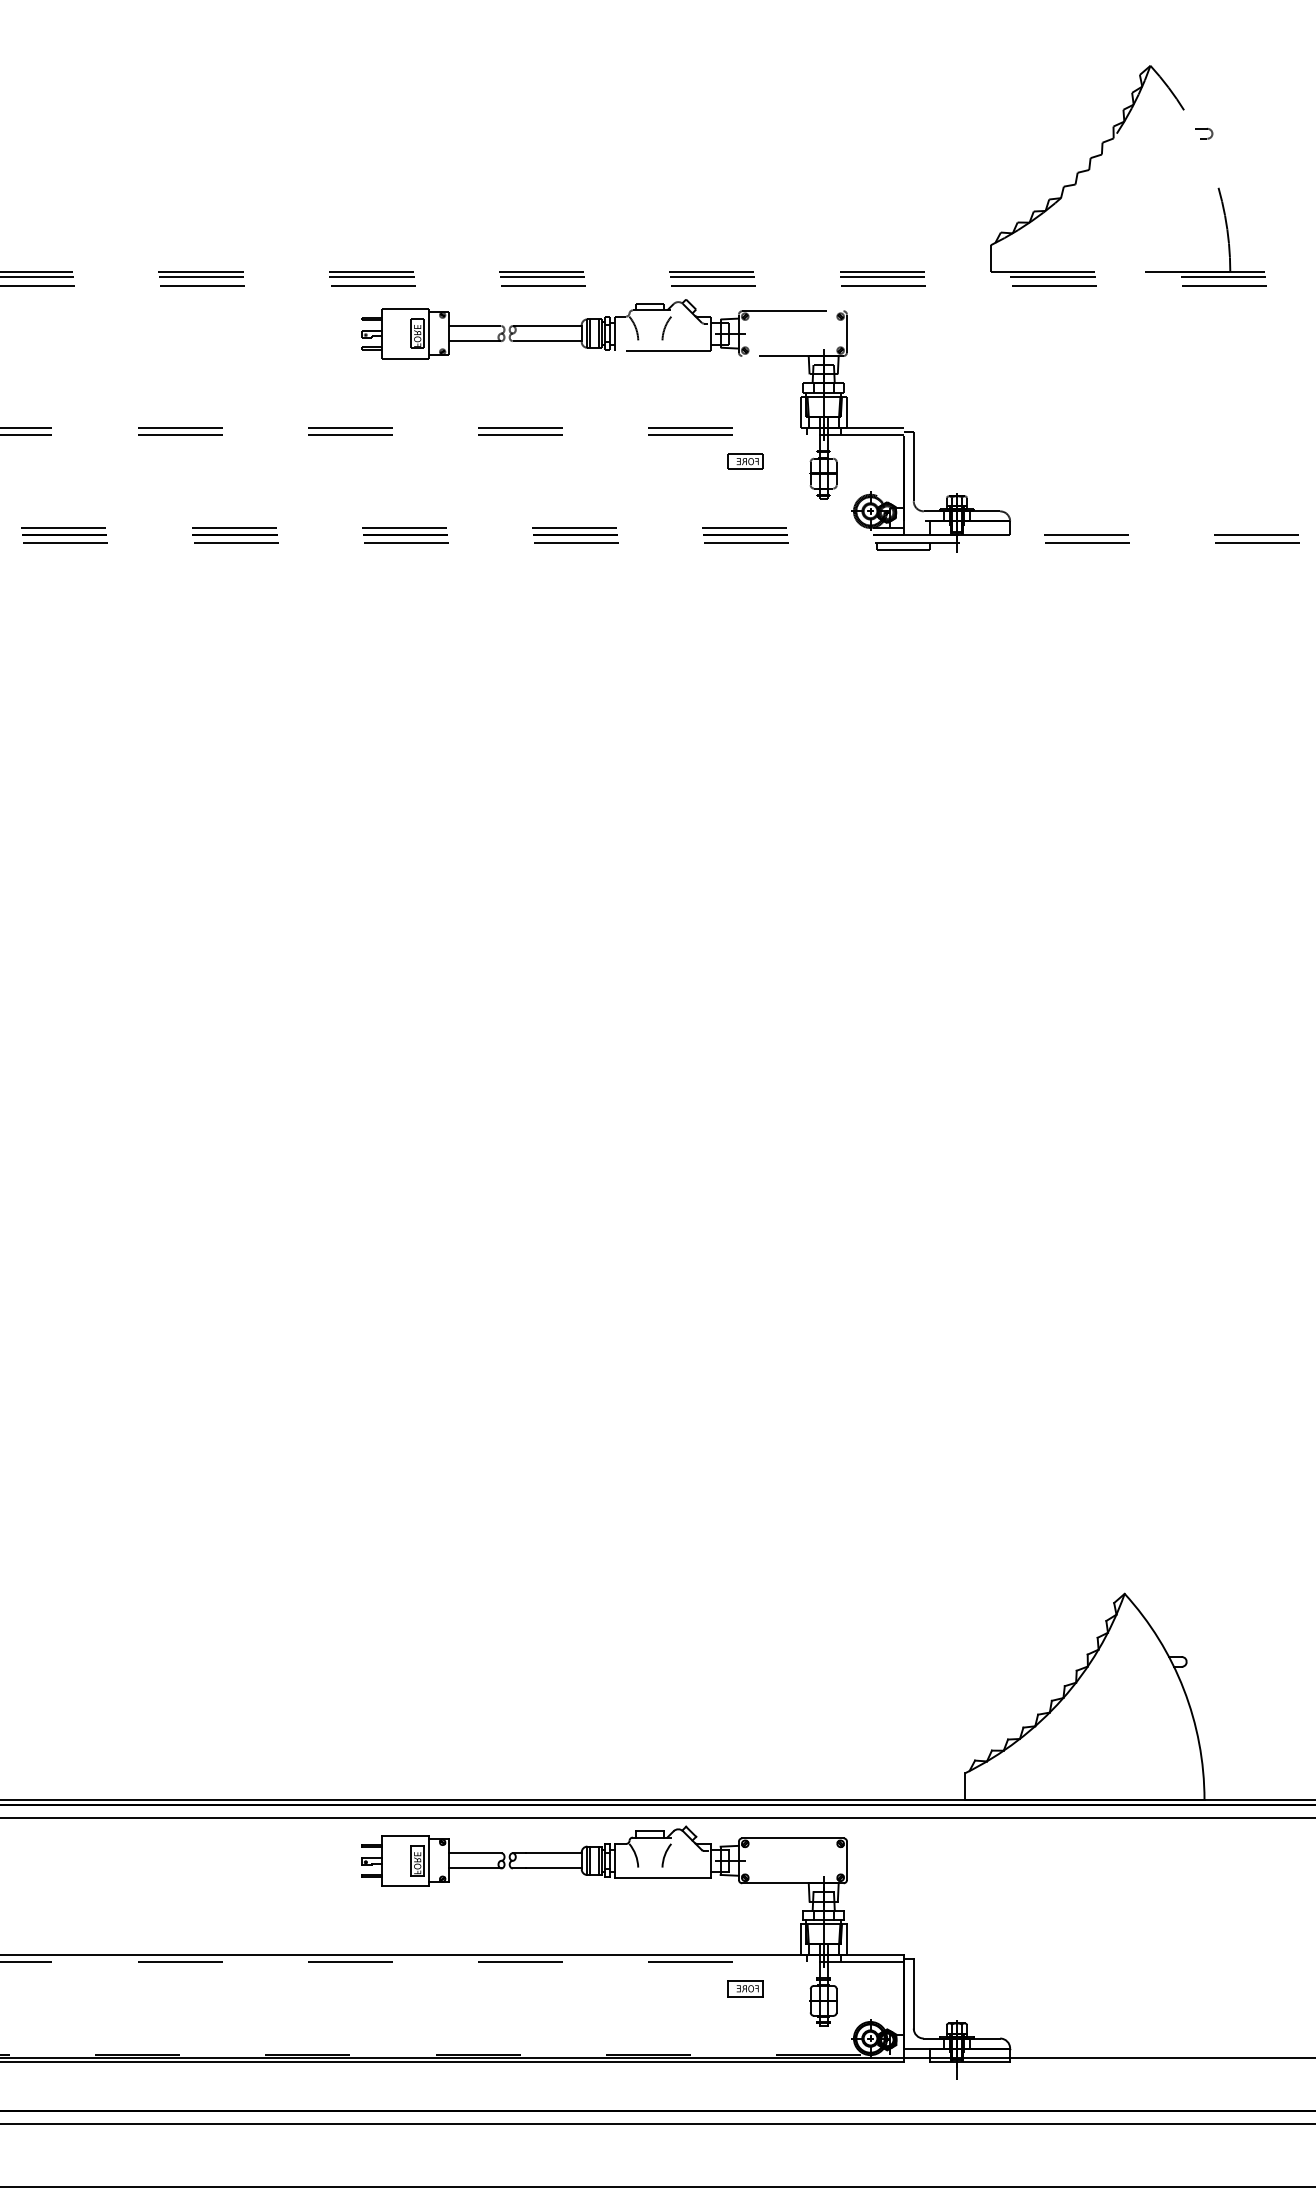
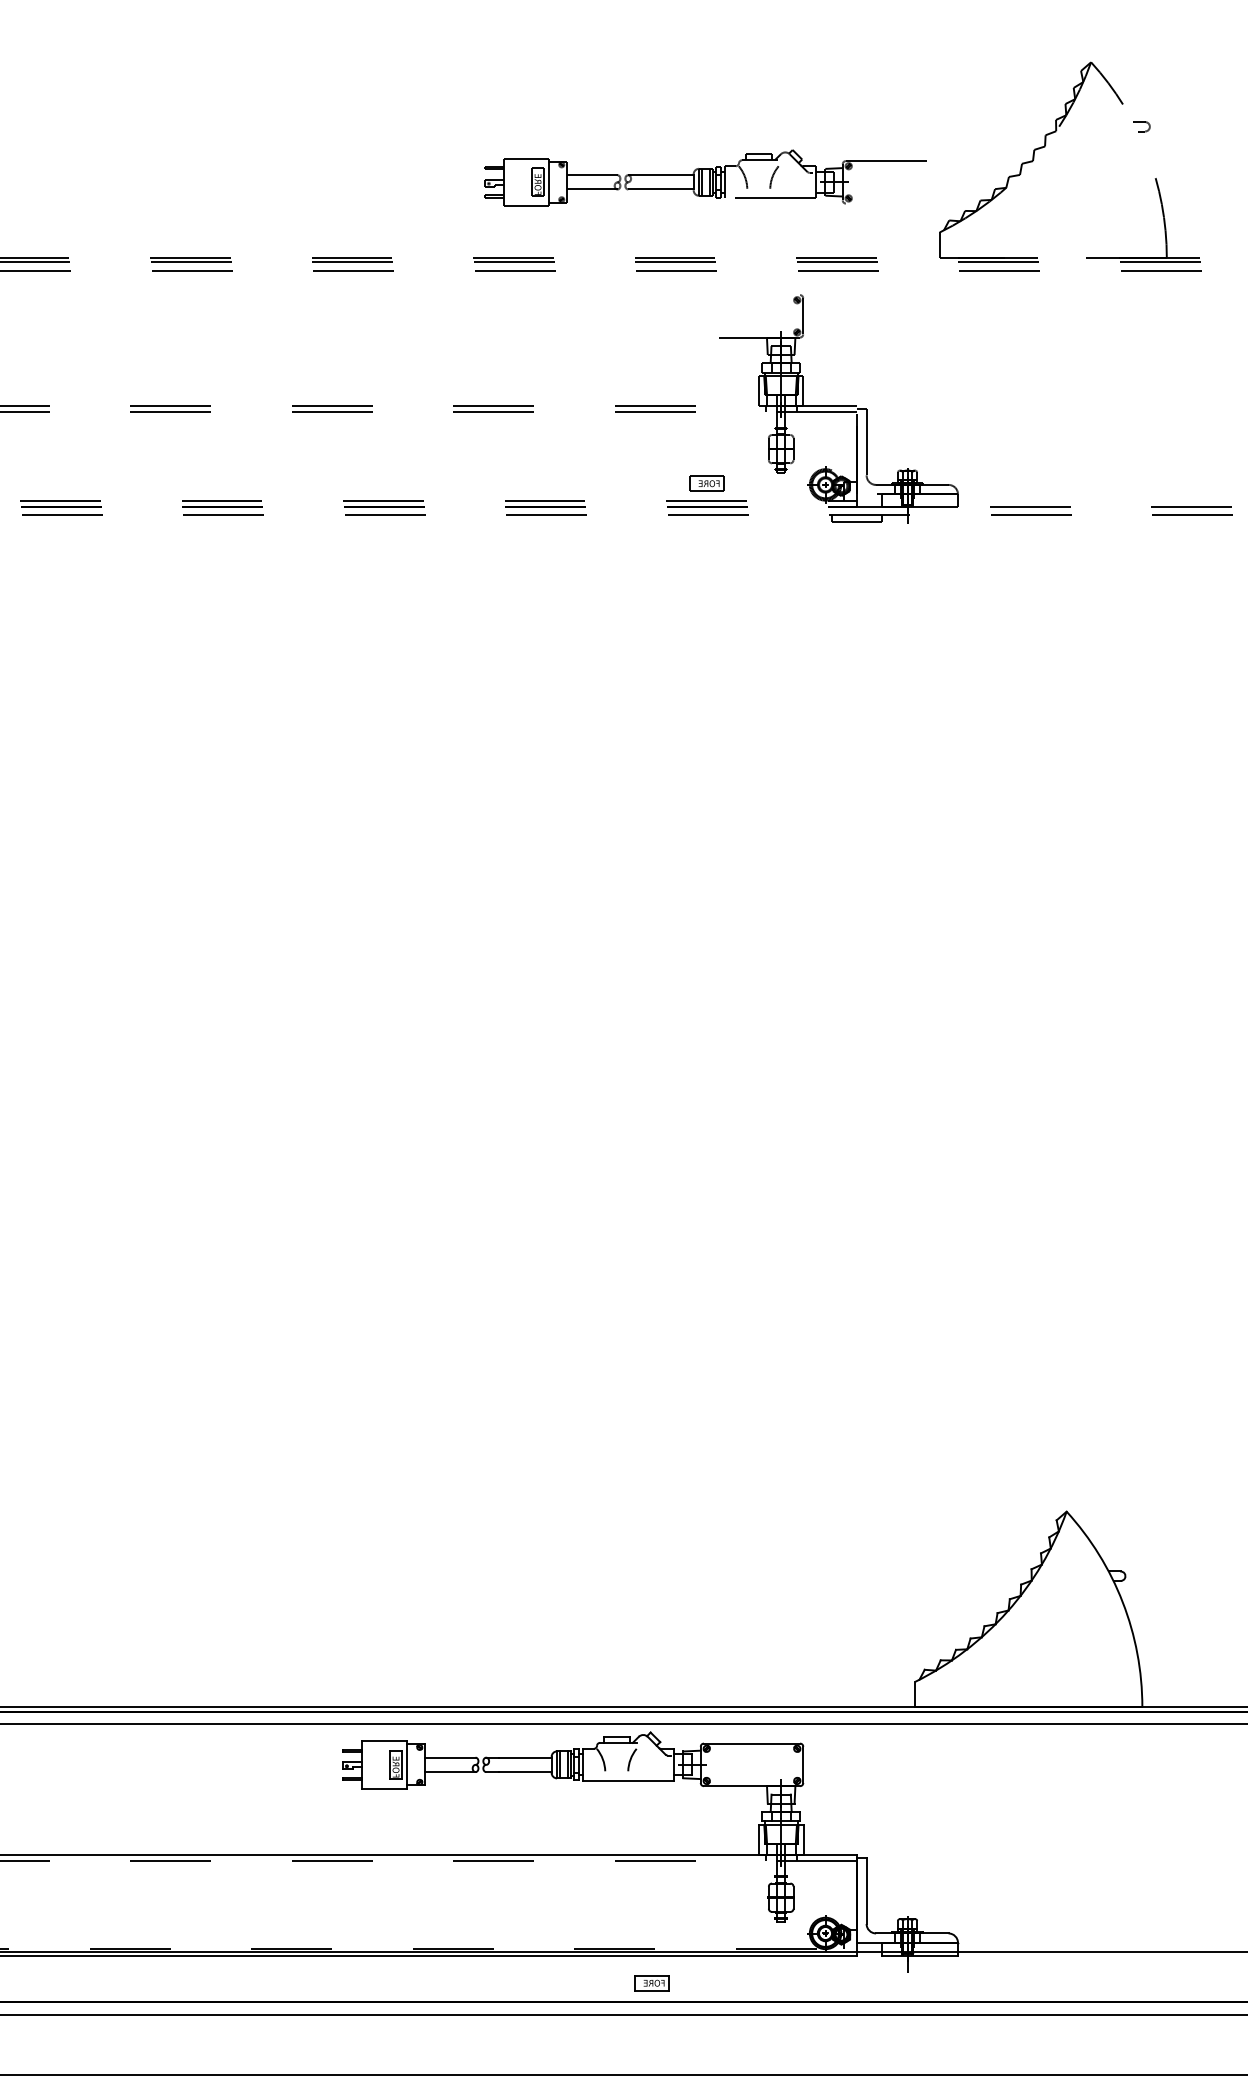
part: (594, 328) -> (705, 177), moved
part: (744, 461) -> (706, 483), moved
part: (744, 1989) -> (651, 1983), moved

